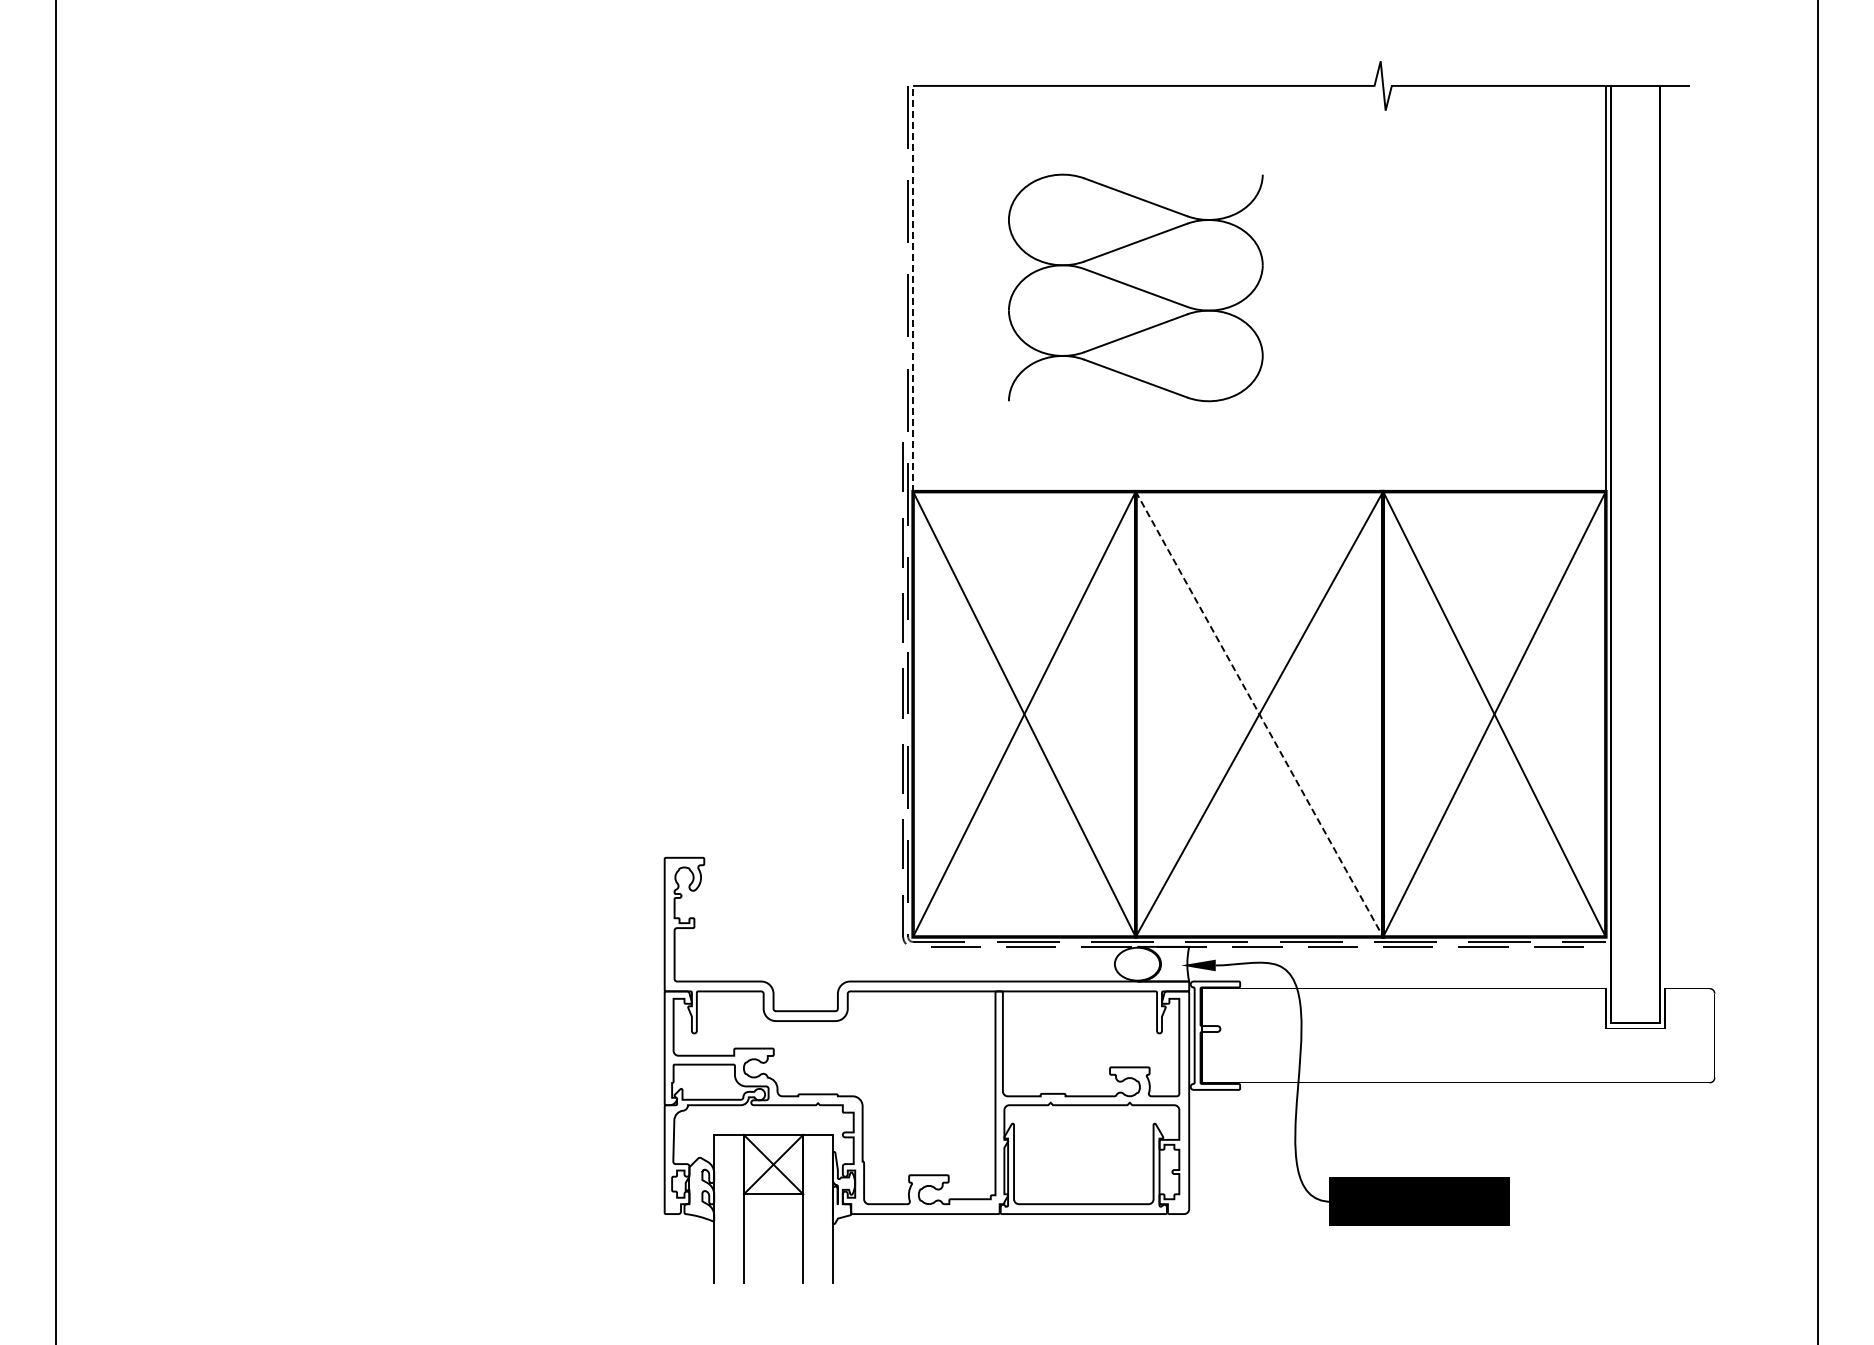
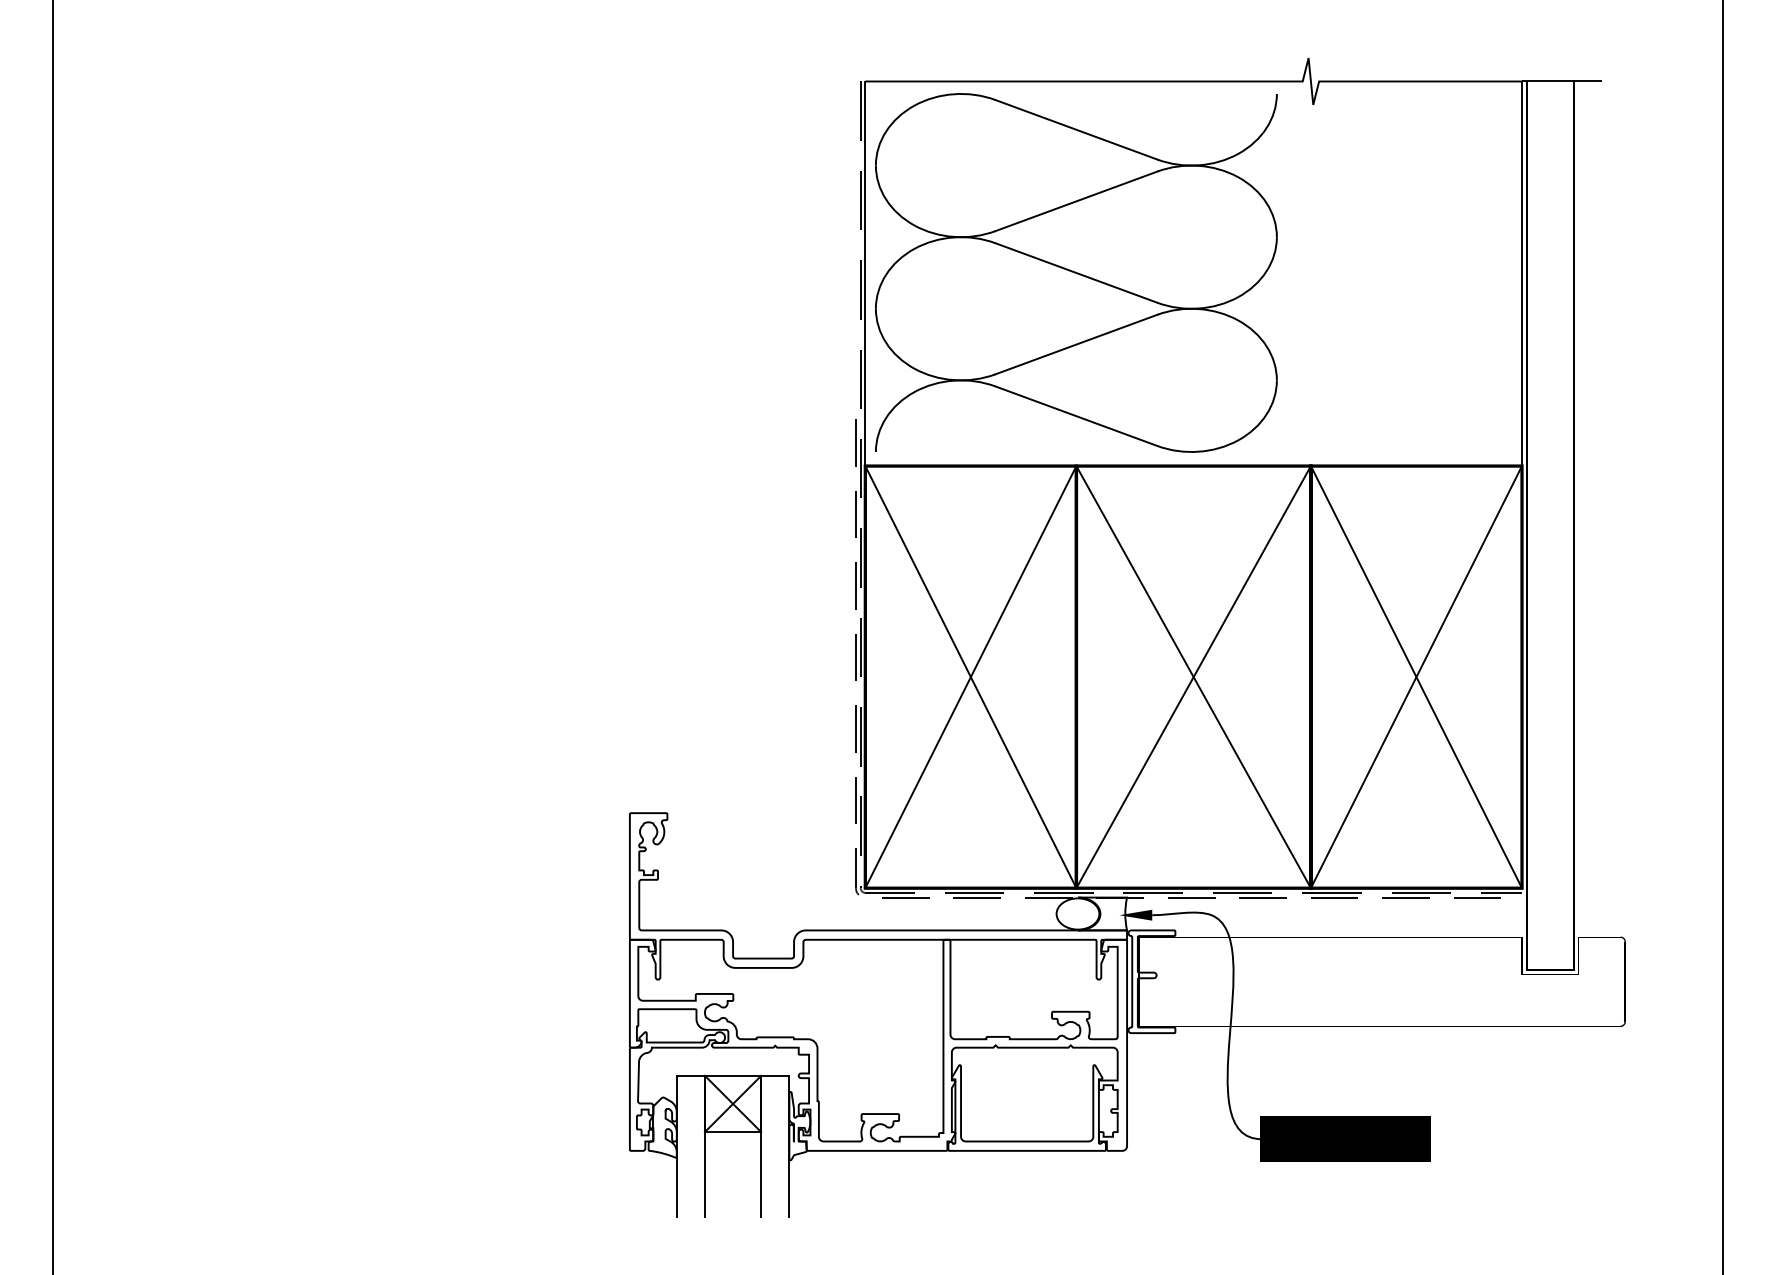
part: (1135, 287) -> (1076, 272), size x1.67
line: (913, 288) -> (865, 273), dashed -> solid
line: (1259, 714) -> (1193, 677), dashed -> solid

